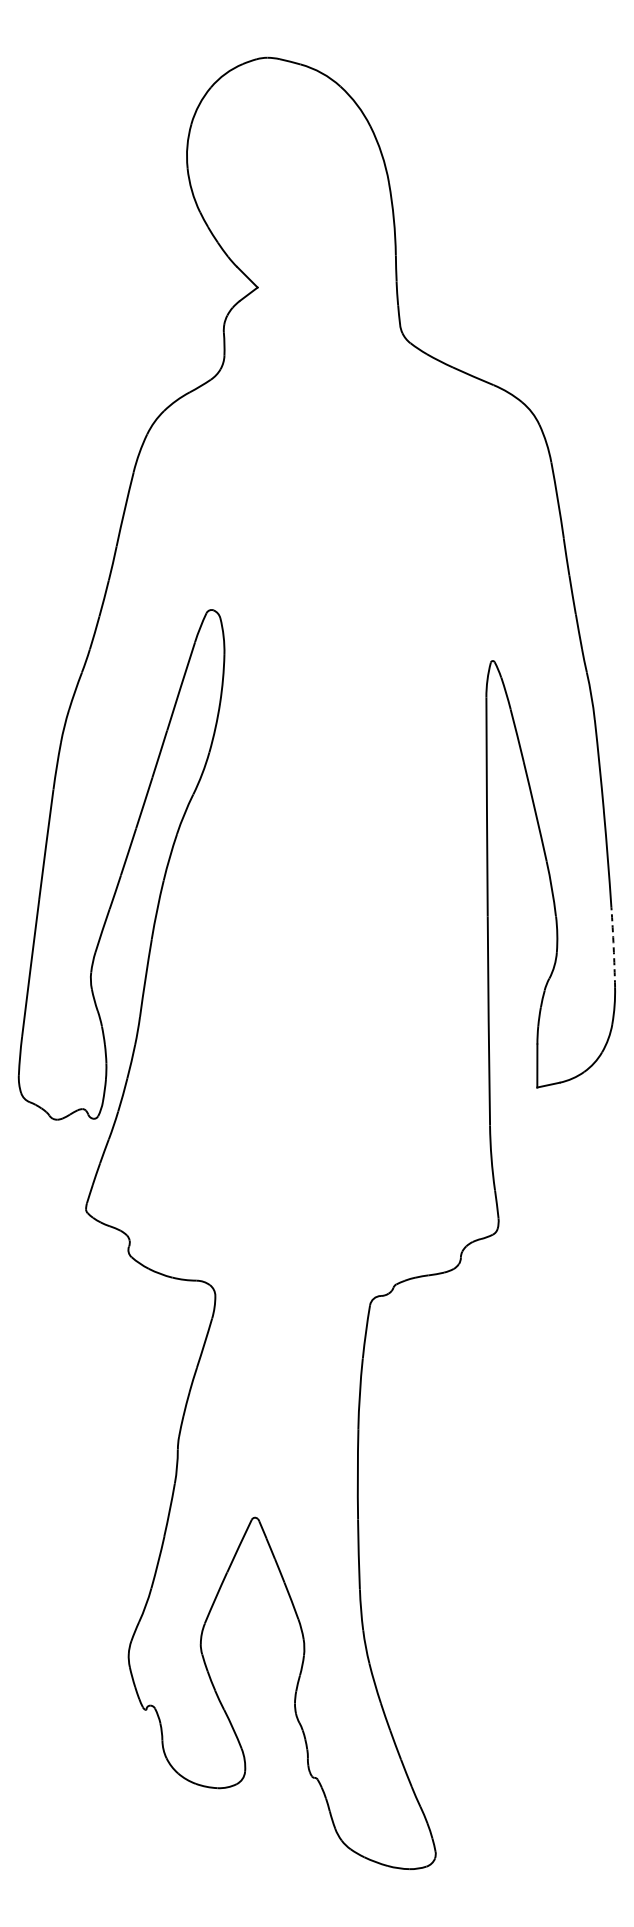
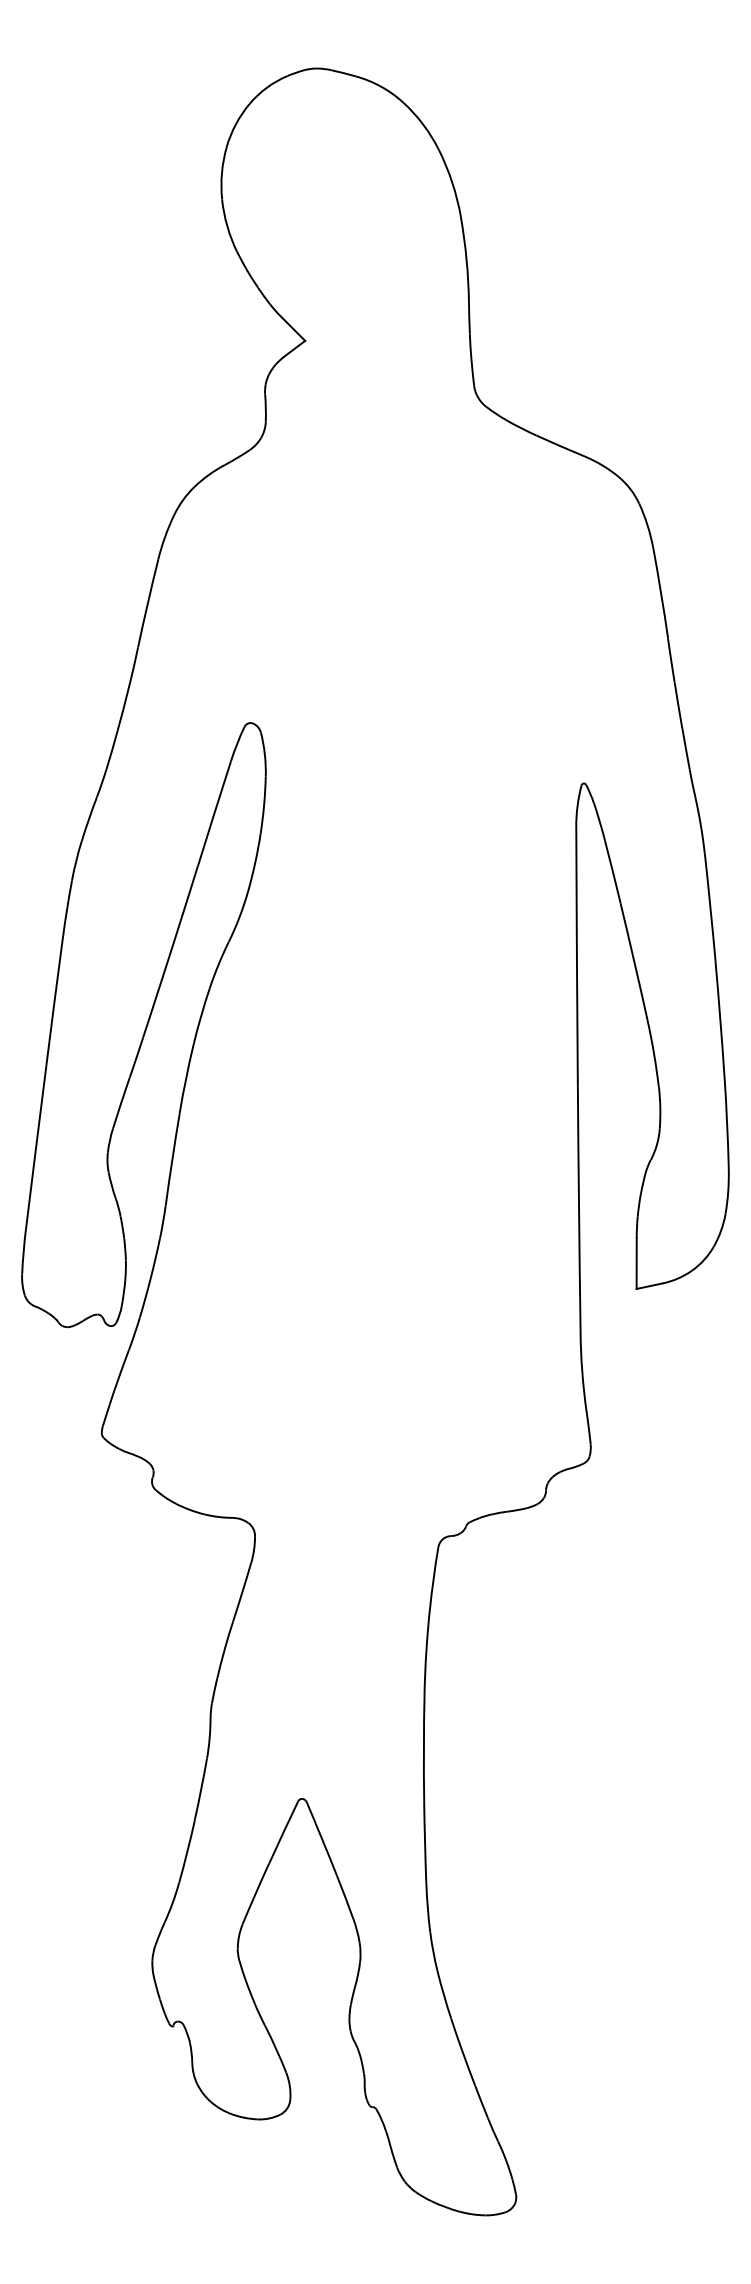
arc: (613, 947) -> (726, 1123), dashed -> solid

